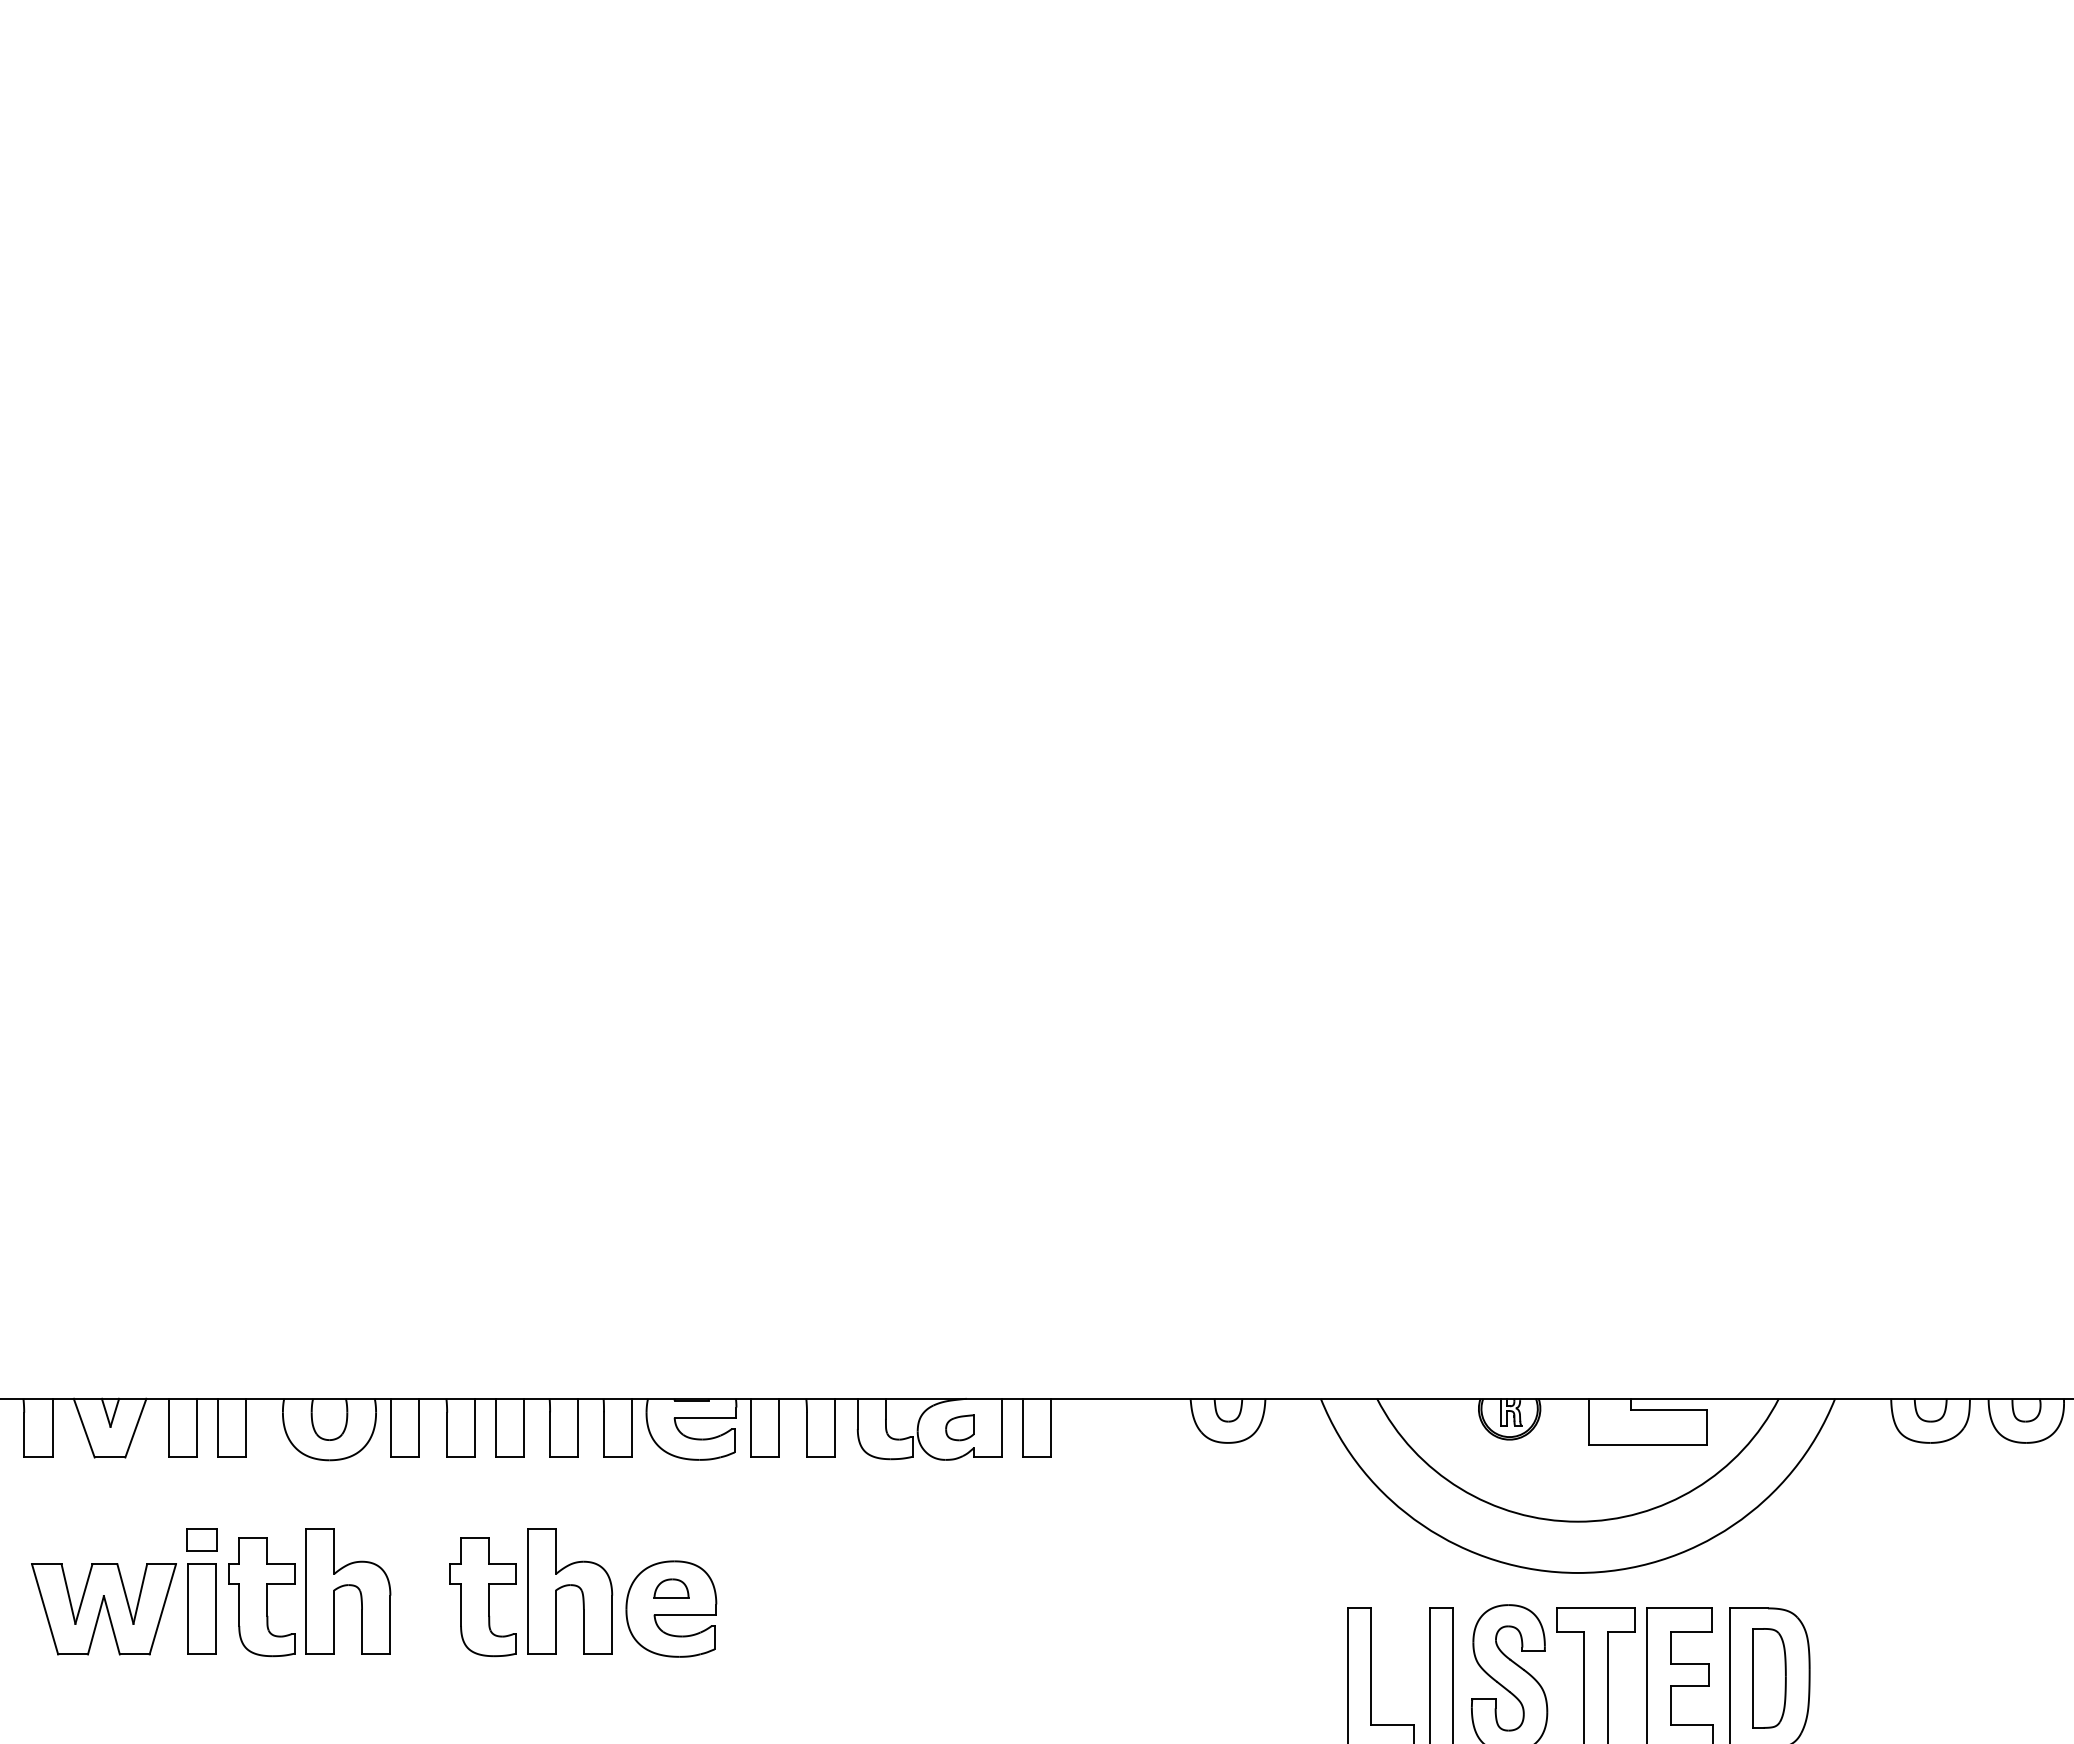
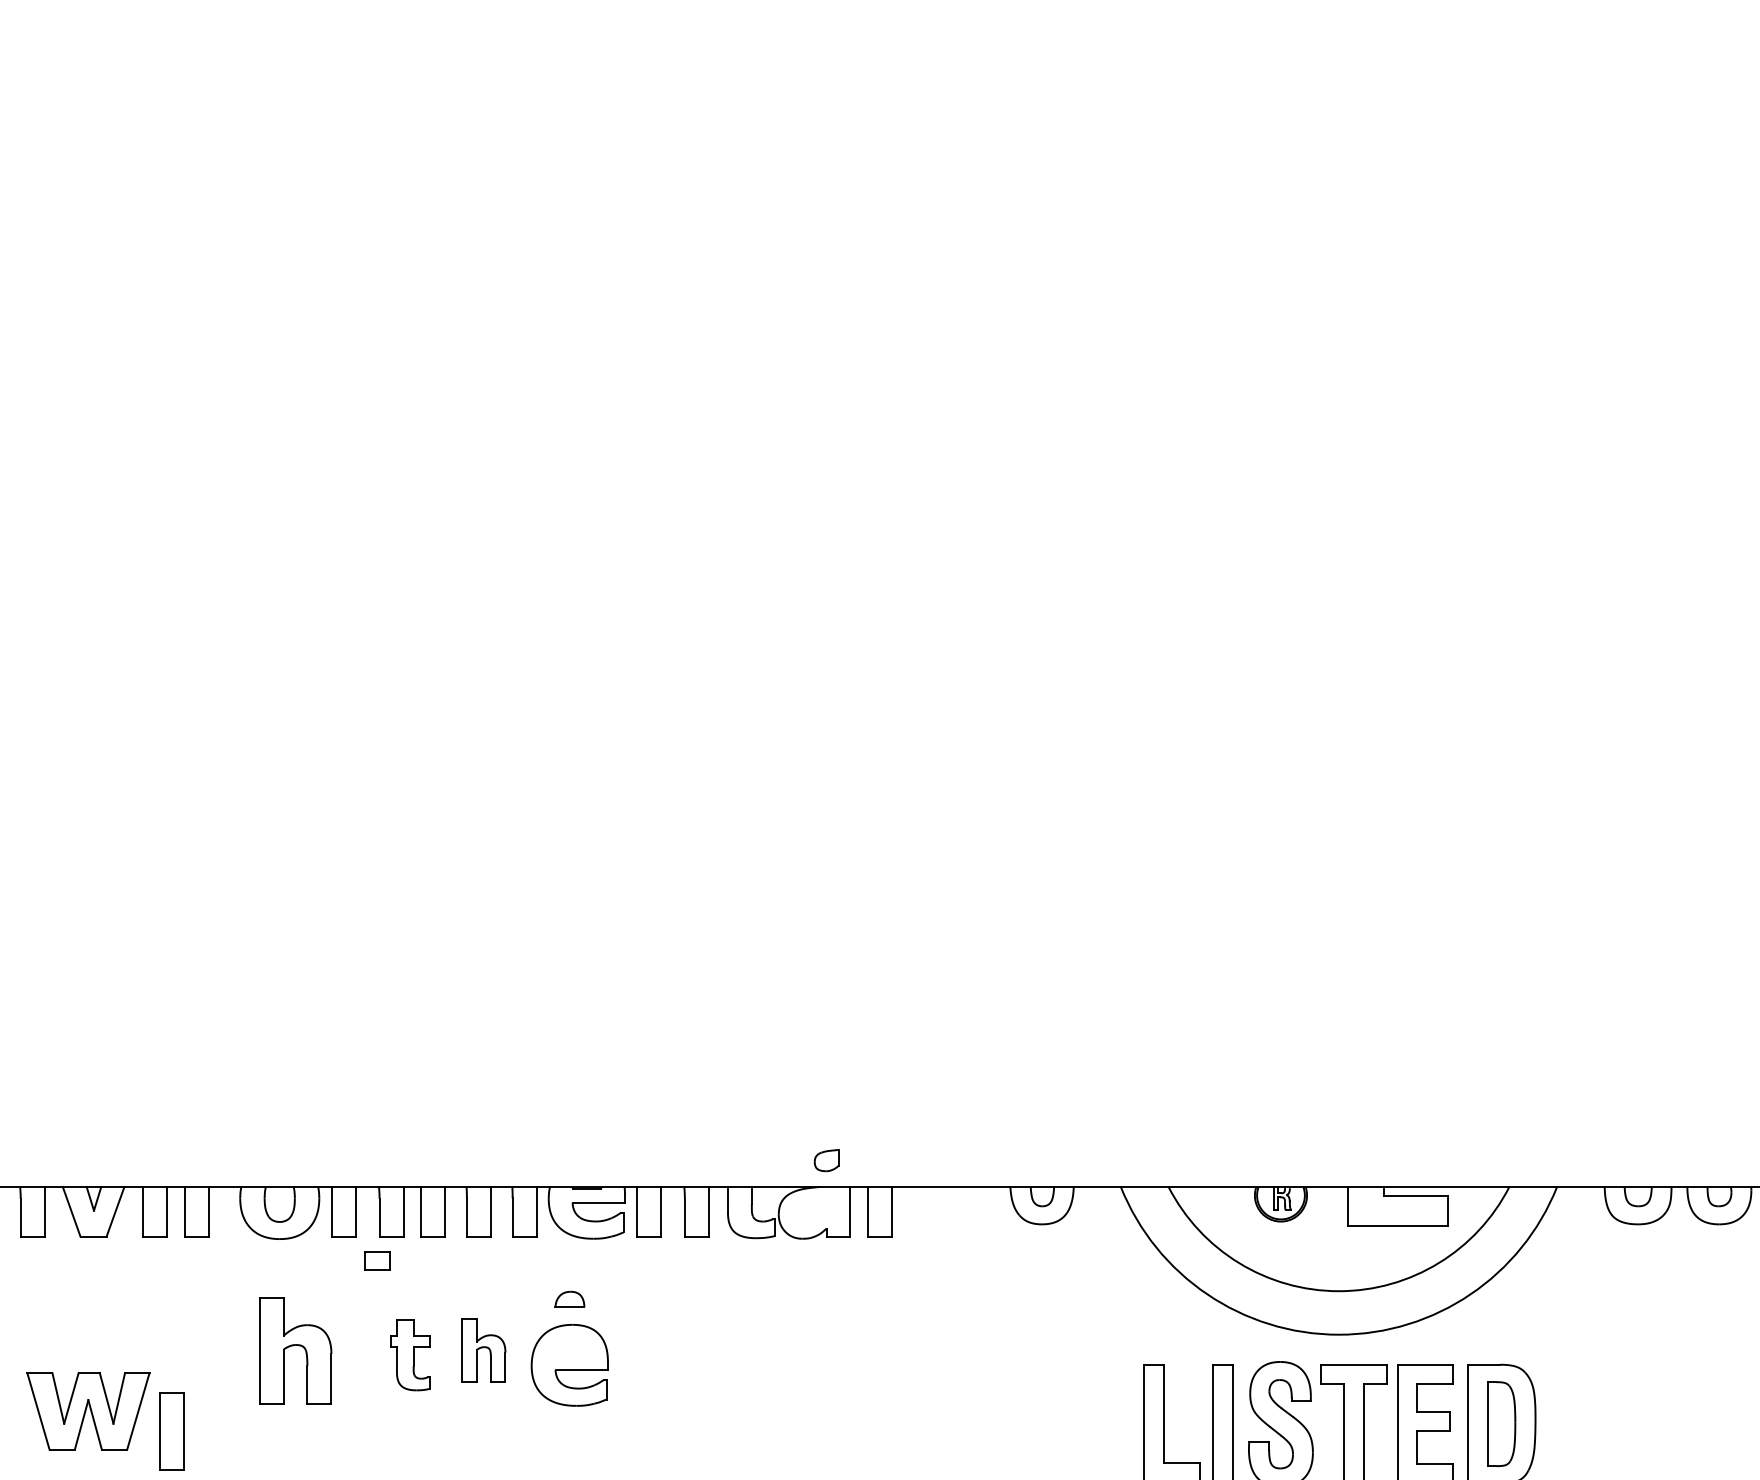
part: (959, 1427) -> (826, 1160), moved
part: (201, 1539) -> (377, 1260), moved
part: (671, 1588) -> (569, 1299), moved
part: (570, 1591) -> (484, 1350), size x0.6
part: (261, 1597) -> (222, 1355), removed
part: (482, 1597) -> (409, 1355), size x0.7
part: (201, 1608) -> (171, 1431), moved
part: (103, 1609) -> (88, 1411), moved

